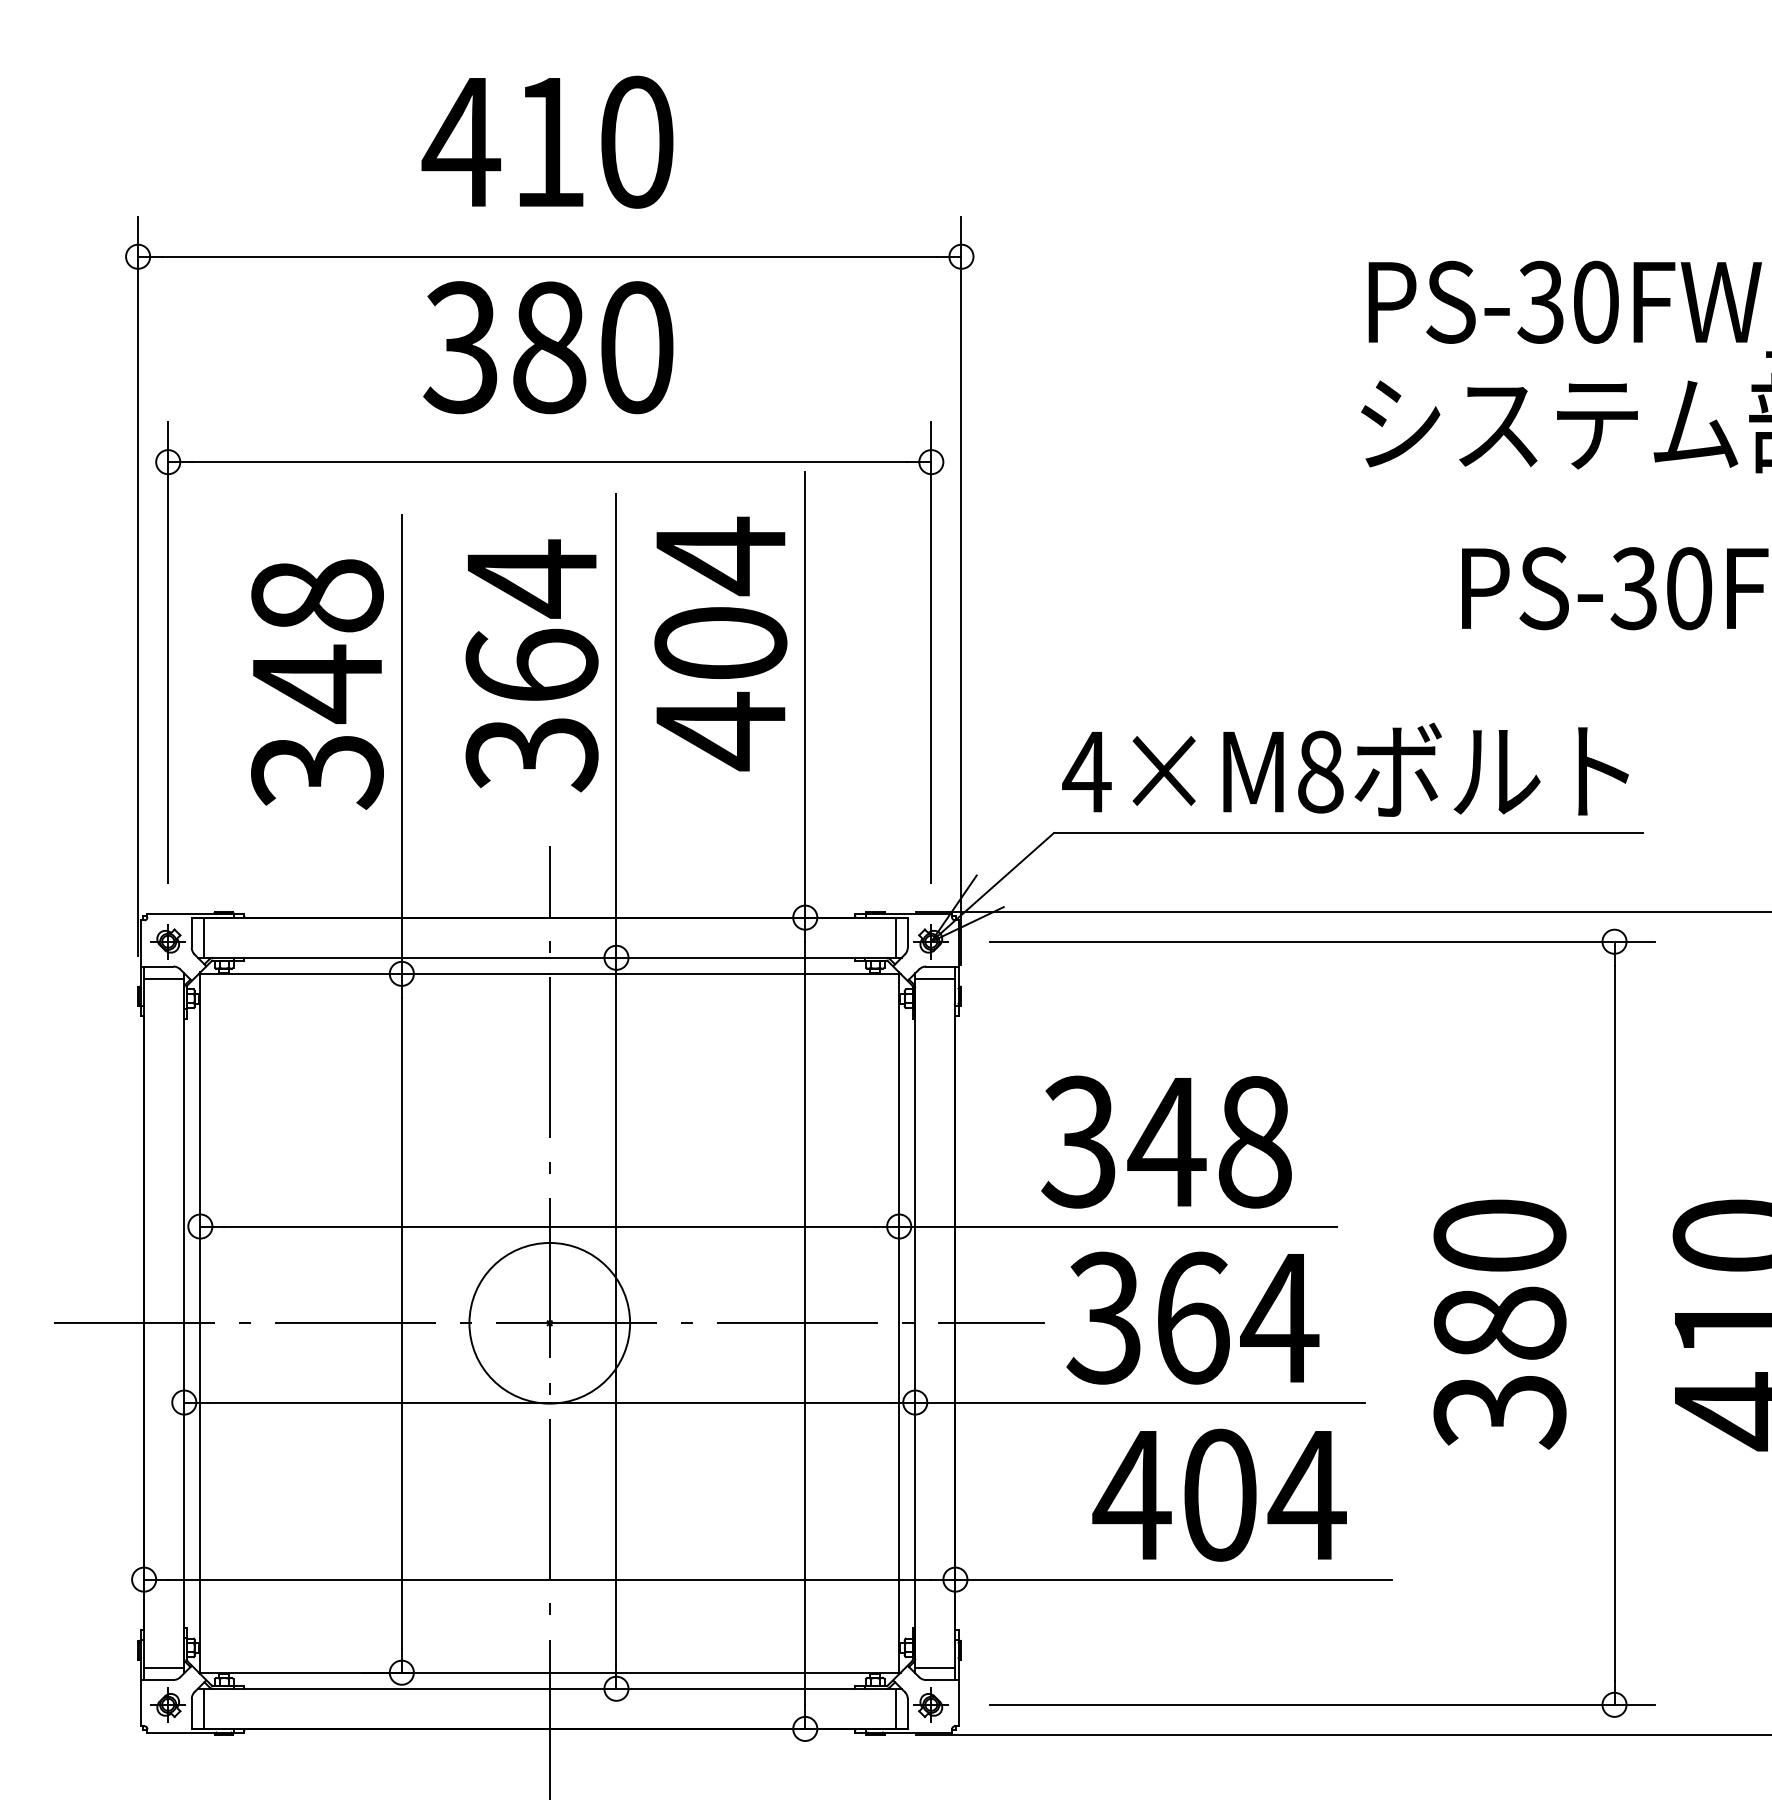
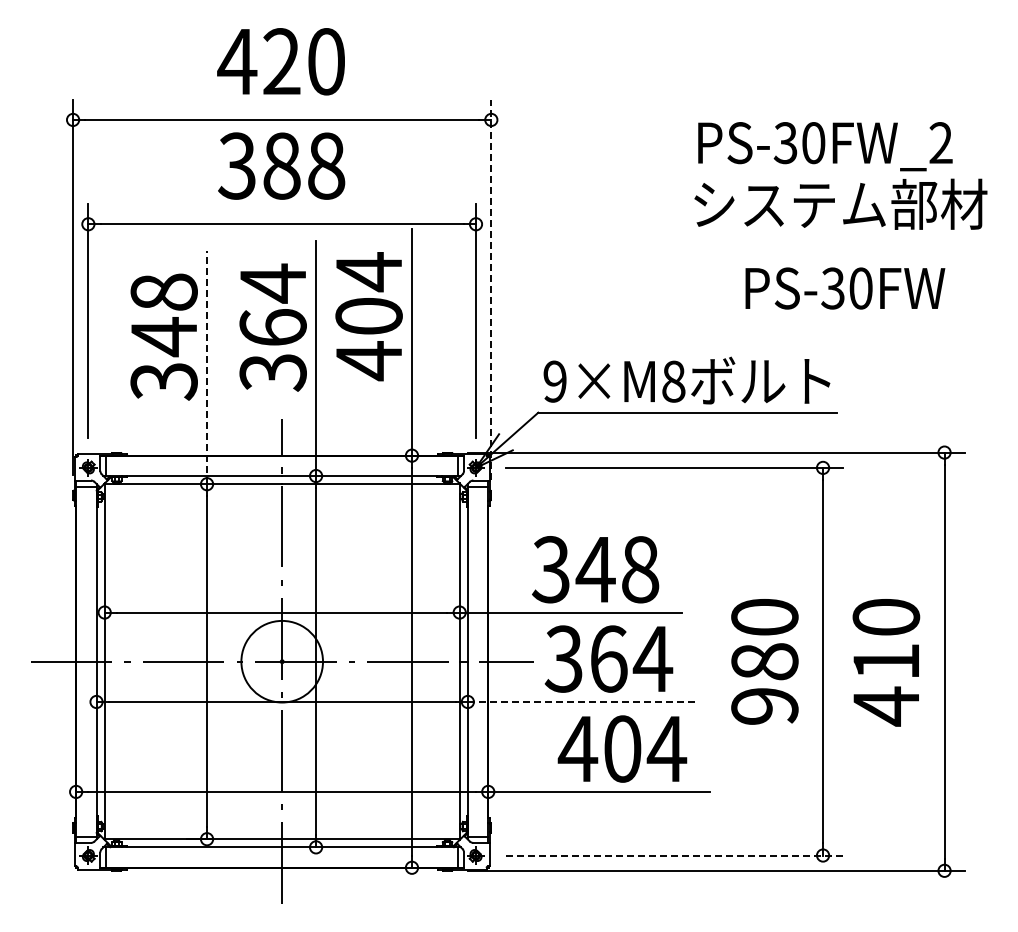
text: (548, 141) -> (281, 61), 410 -> 420
text: (636, 346) -> (326, 165), 380 -> 388
line: (961, 590) -> (491, 289), solid -> dashed
line: (402, 744) -> (207, 367), solid -> dashed
text: (1085, 771) -> (554, 381), 4×M8 -> 9×M8
line: (1140, 1401) -> (582, 701), solid -> dashed
text: (1499, 1411) -> (764, 706), 380 -> 980
line: (1322, 1704) -> (674, 855), solid -> dashed

